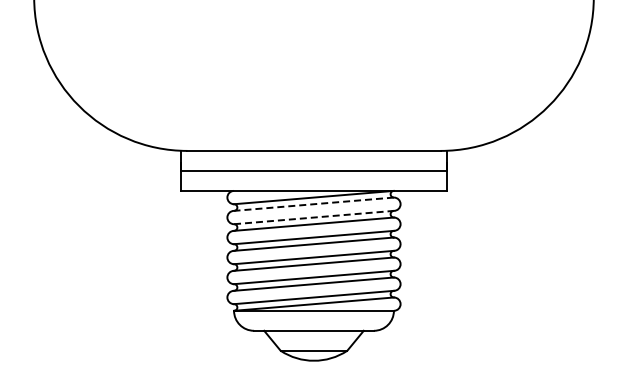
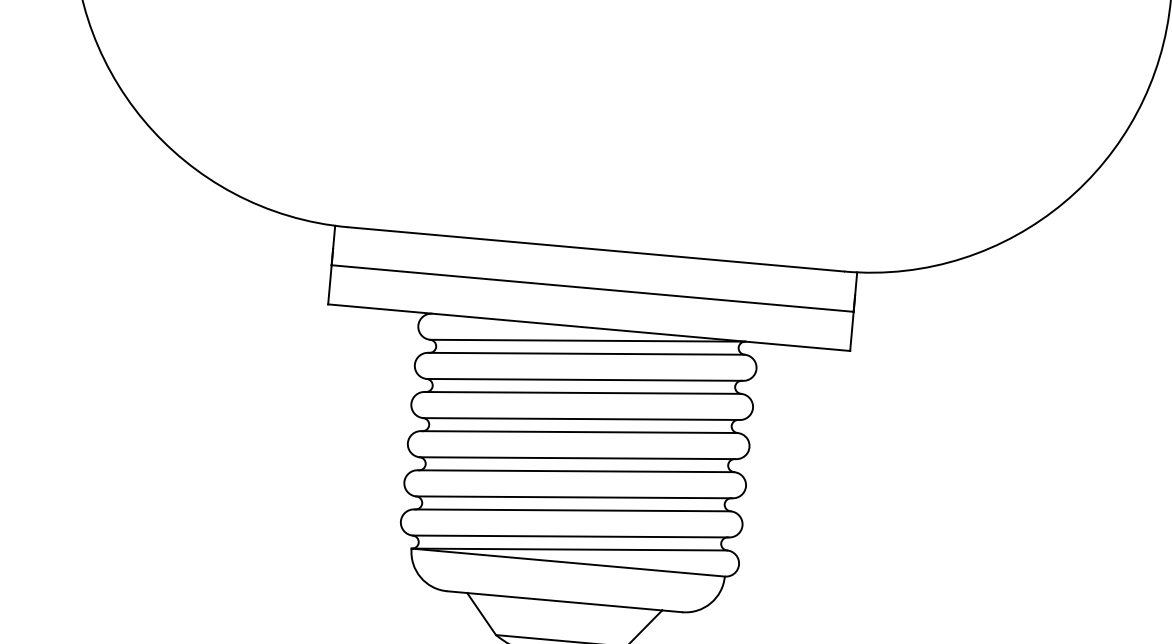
line: (313, 204) -> (585, 354), dashed -> solid
line: (314, 217) -> (585, 379), dashed -> solid

